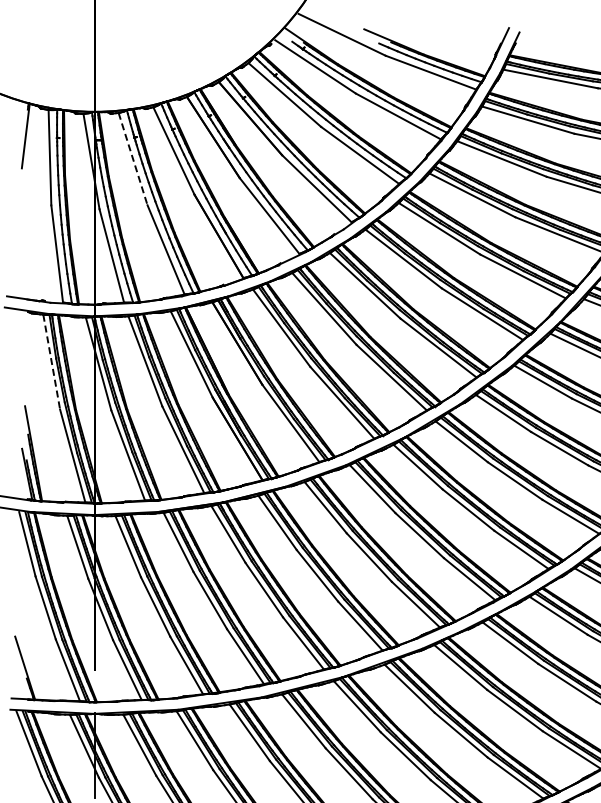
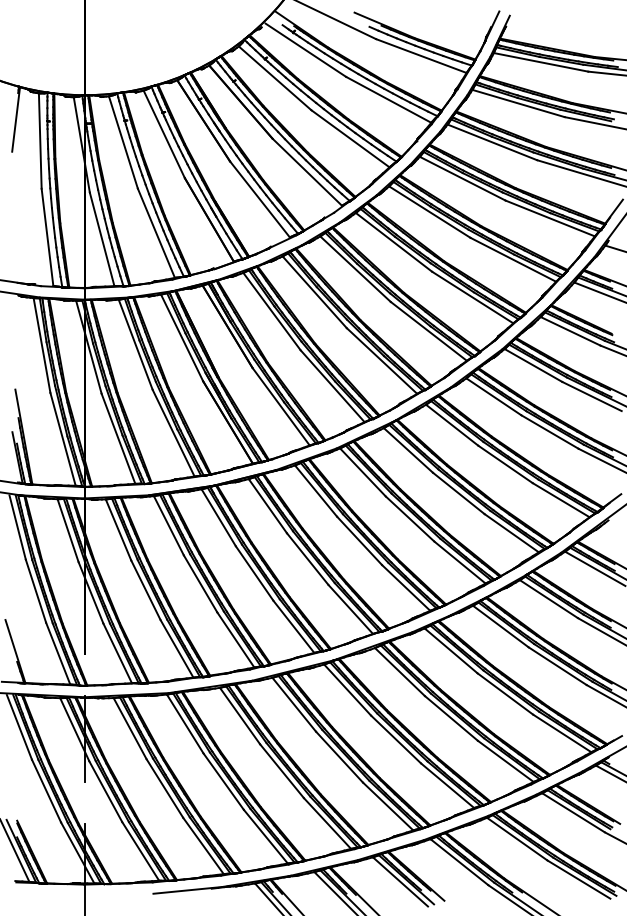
line: (133, 159) -> (123, 142), dashed -> solid
line: (52, 363) -> (42, 346), dashed -> solid

